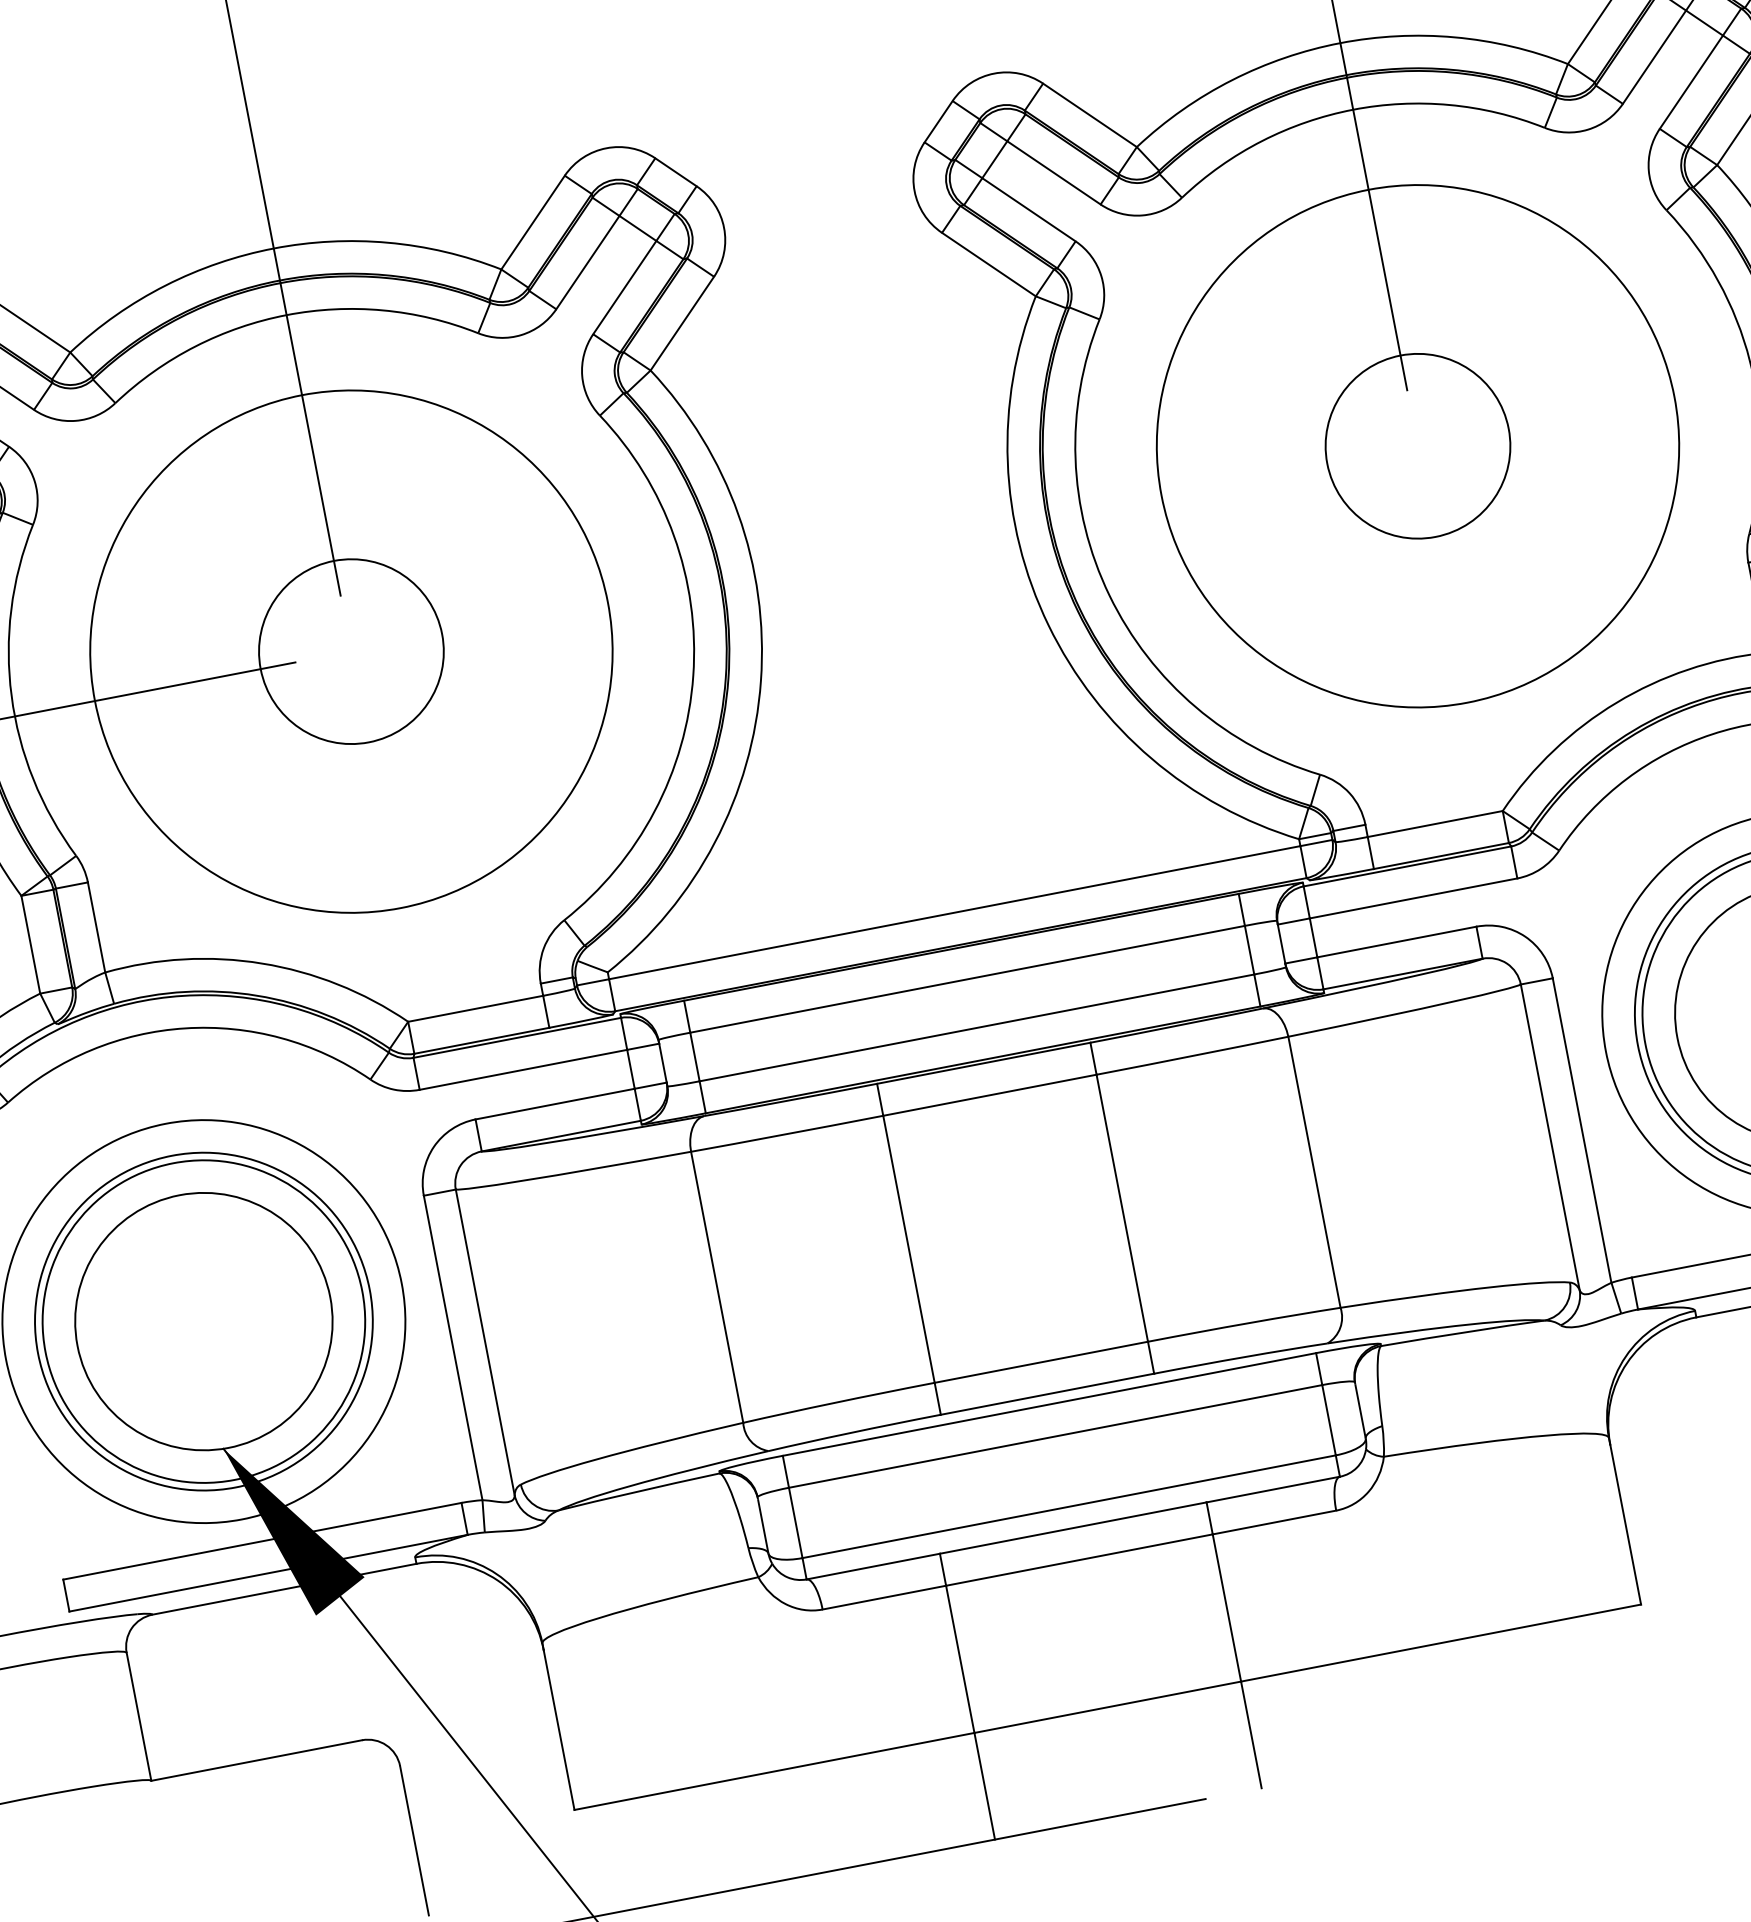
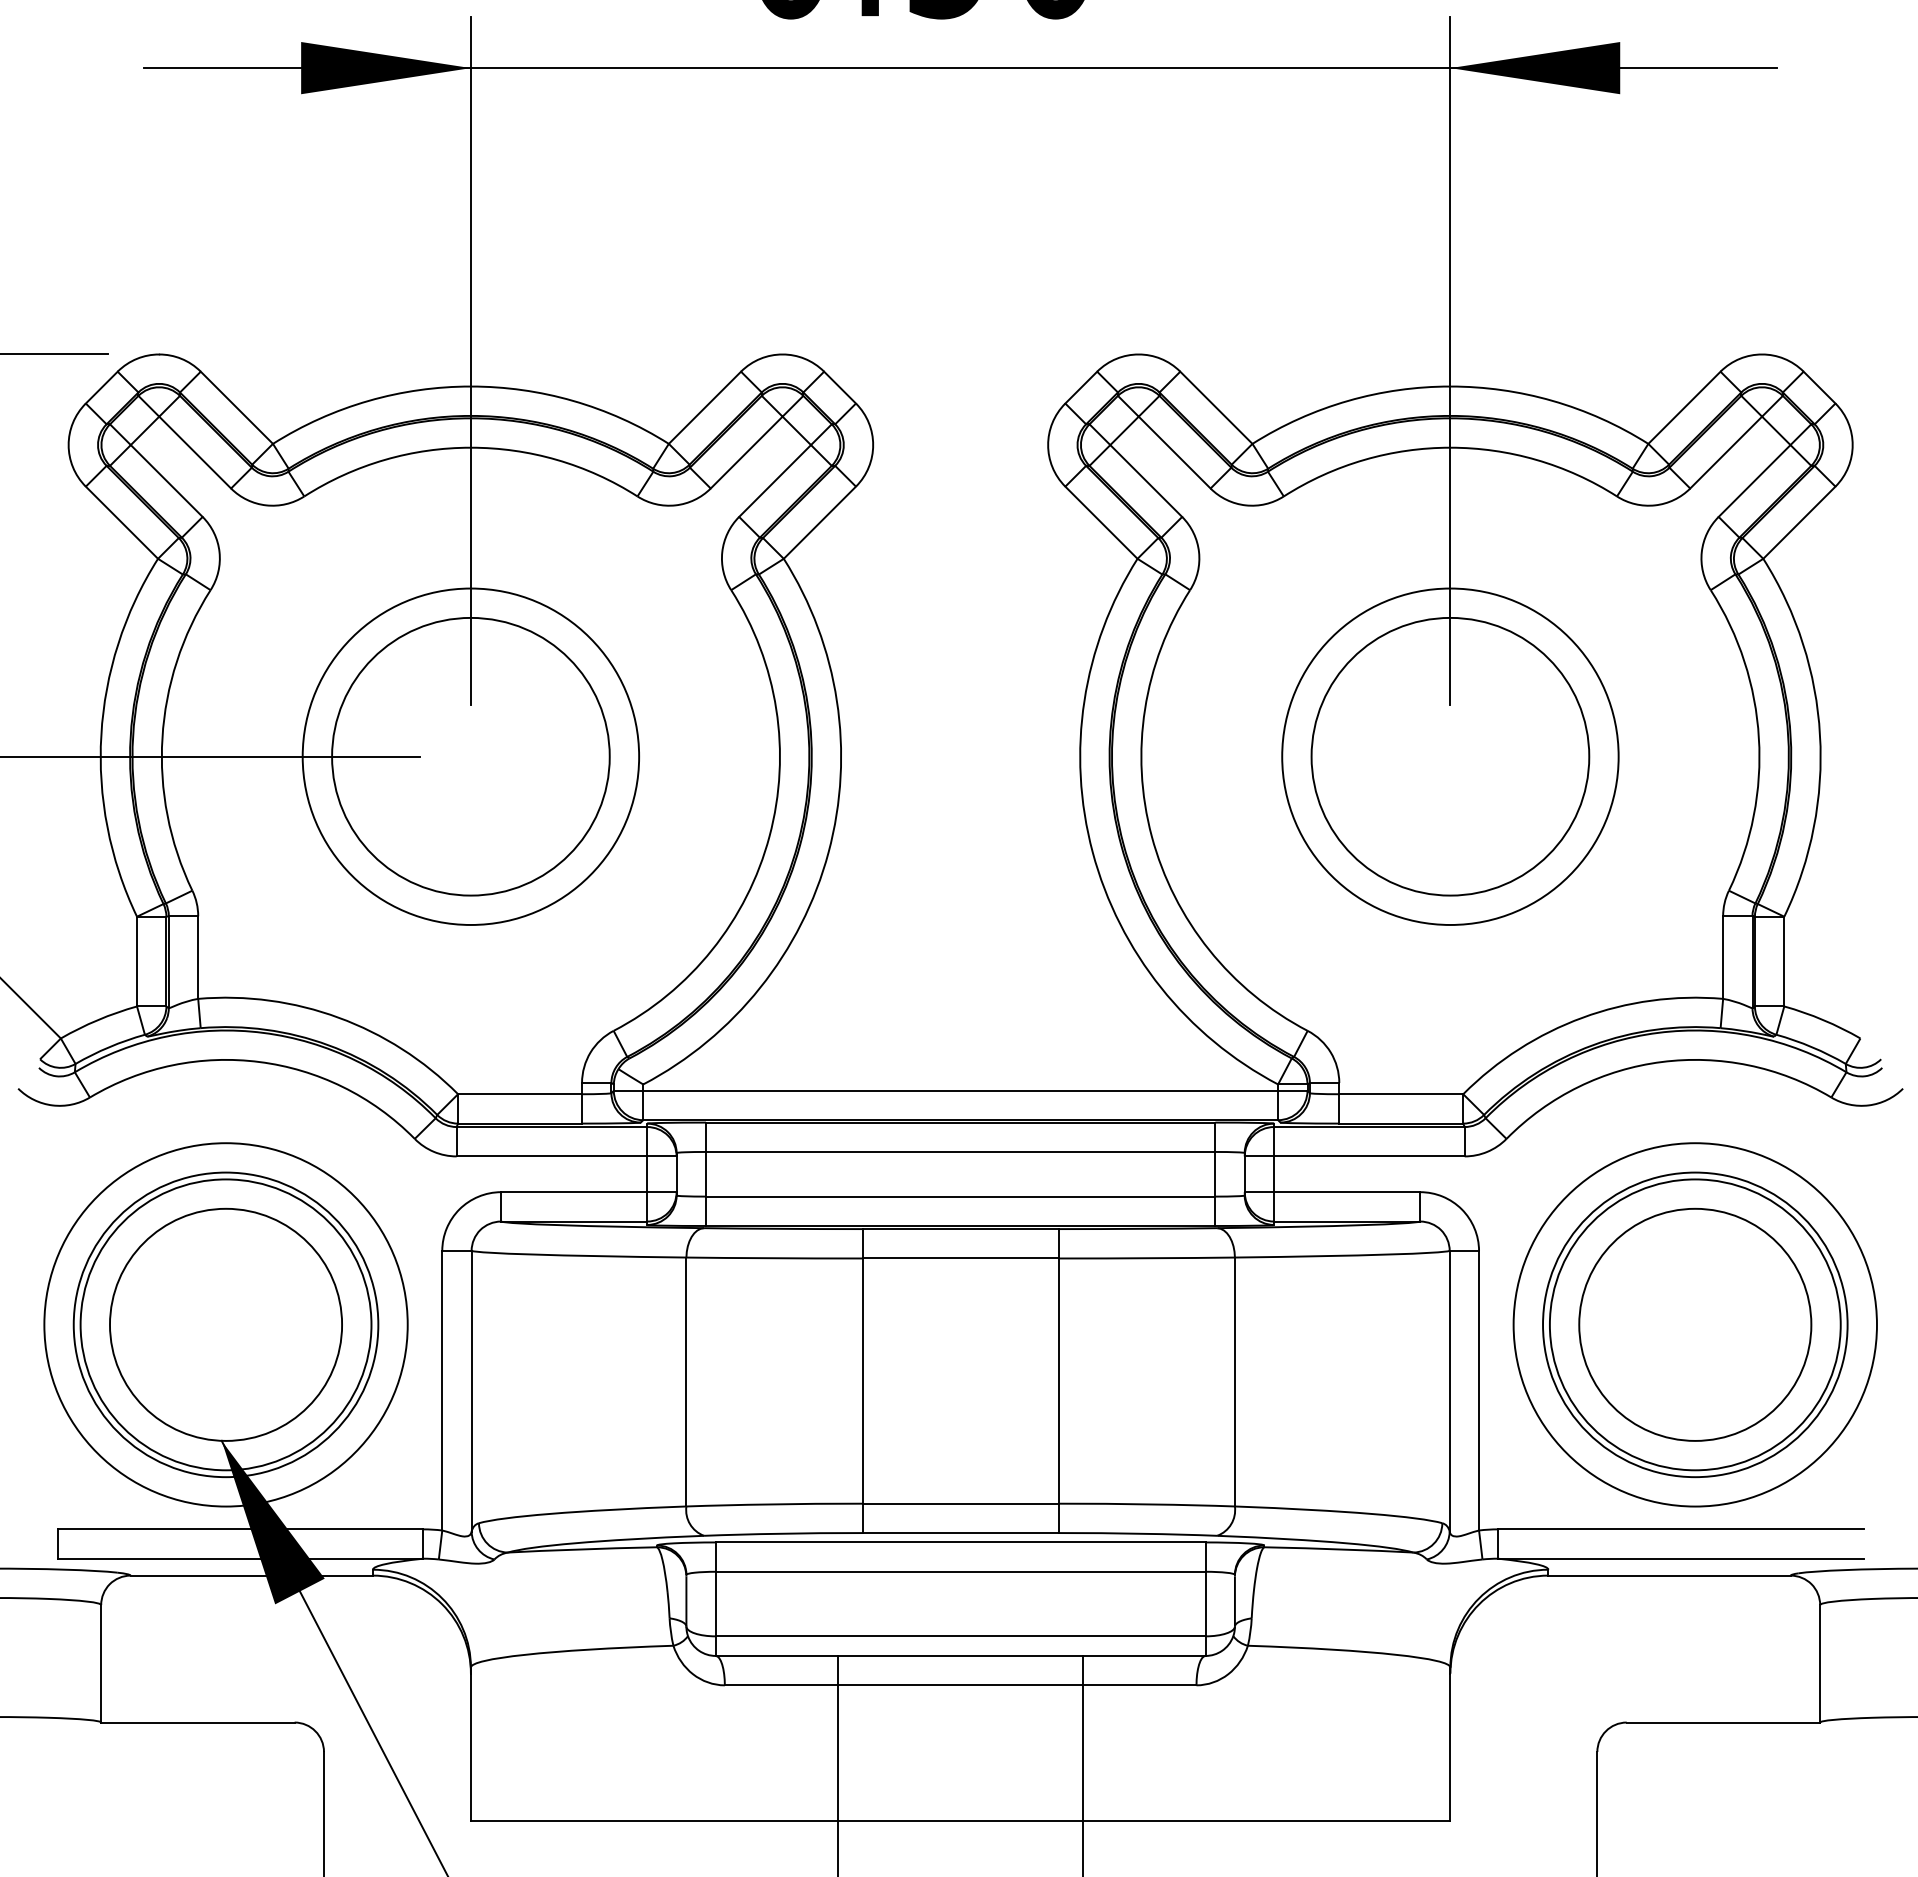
circle: (1418, 445) -> (1450, 756), size x0.71
circle: (1418, 445) -> (1450, 756), size x1.67
circle: (350, 651) -> (470, 756), size x0.71
circle: (350, 651) -> (470, 756), size x1.67

